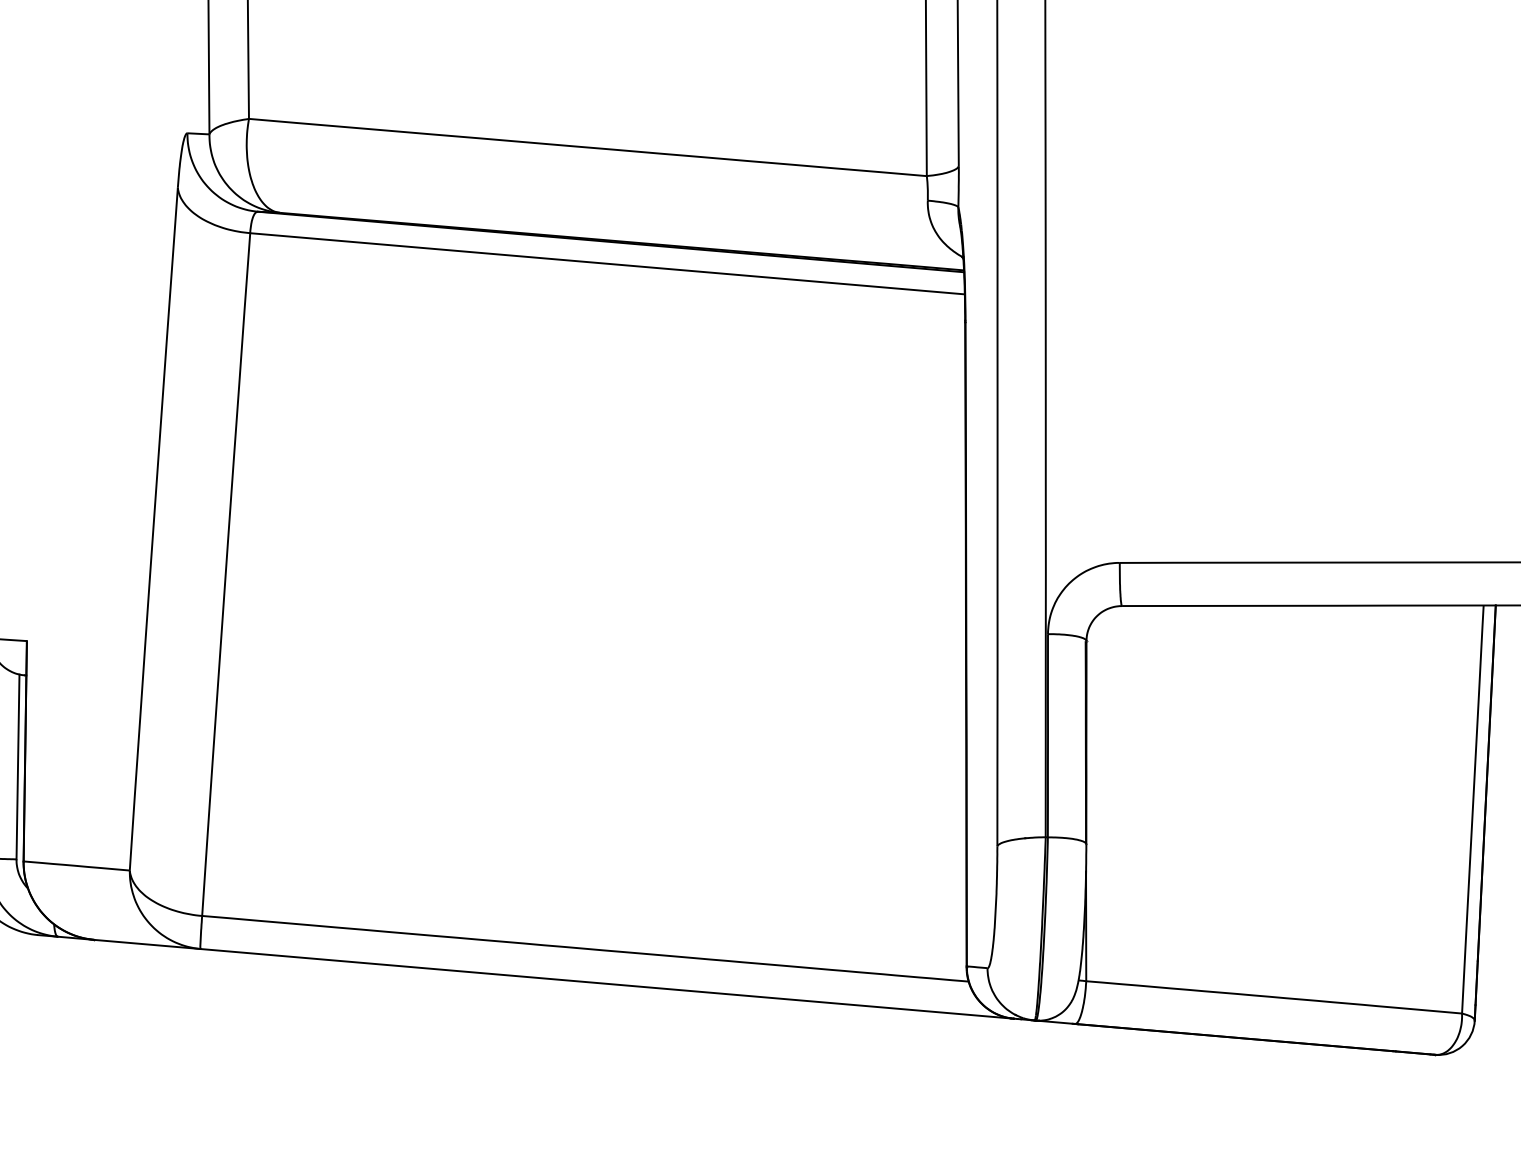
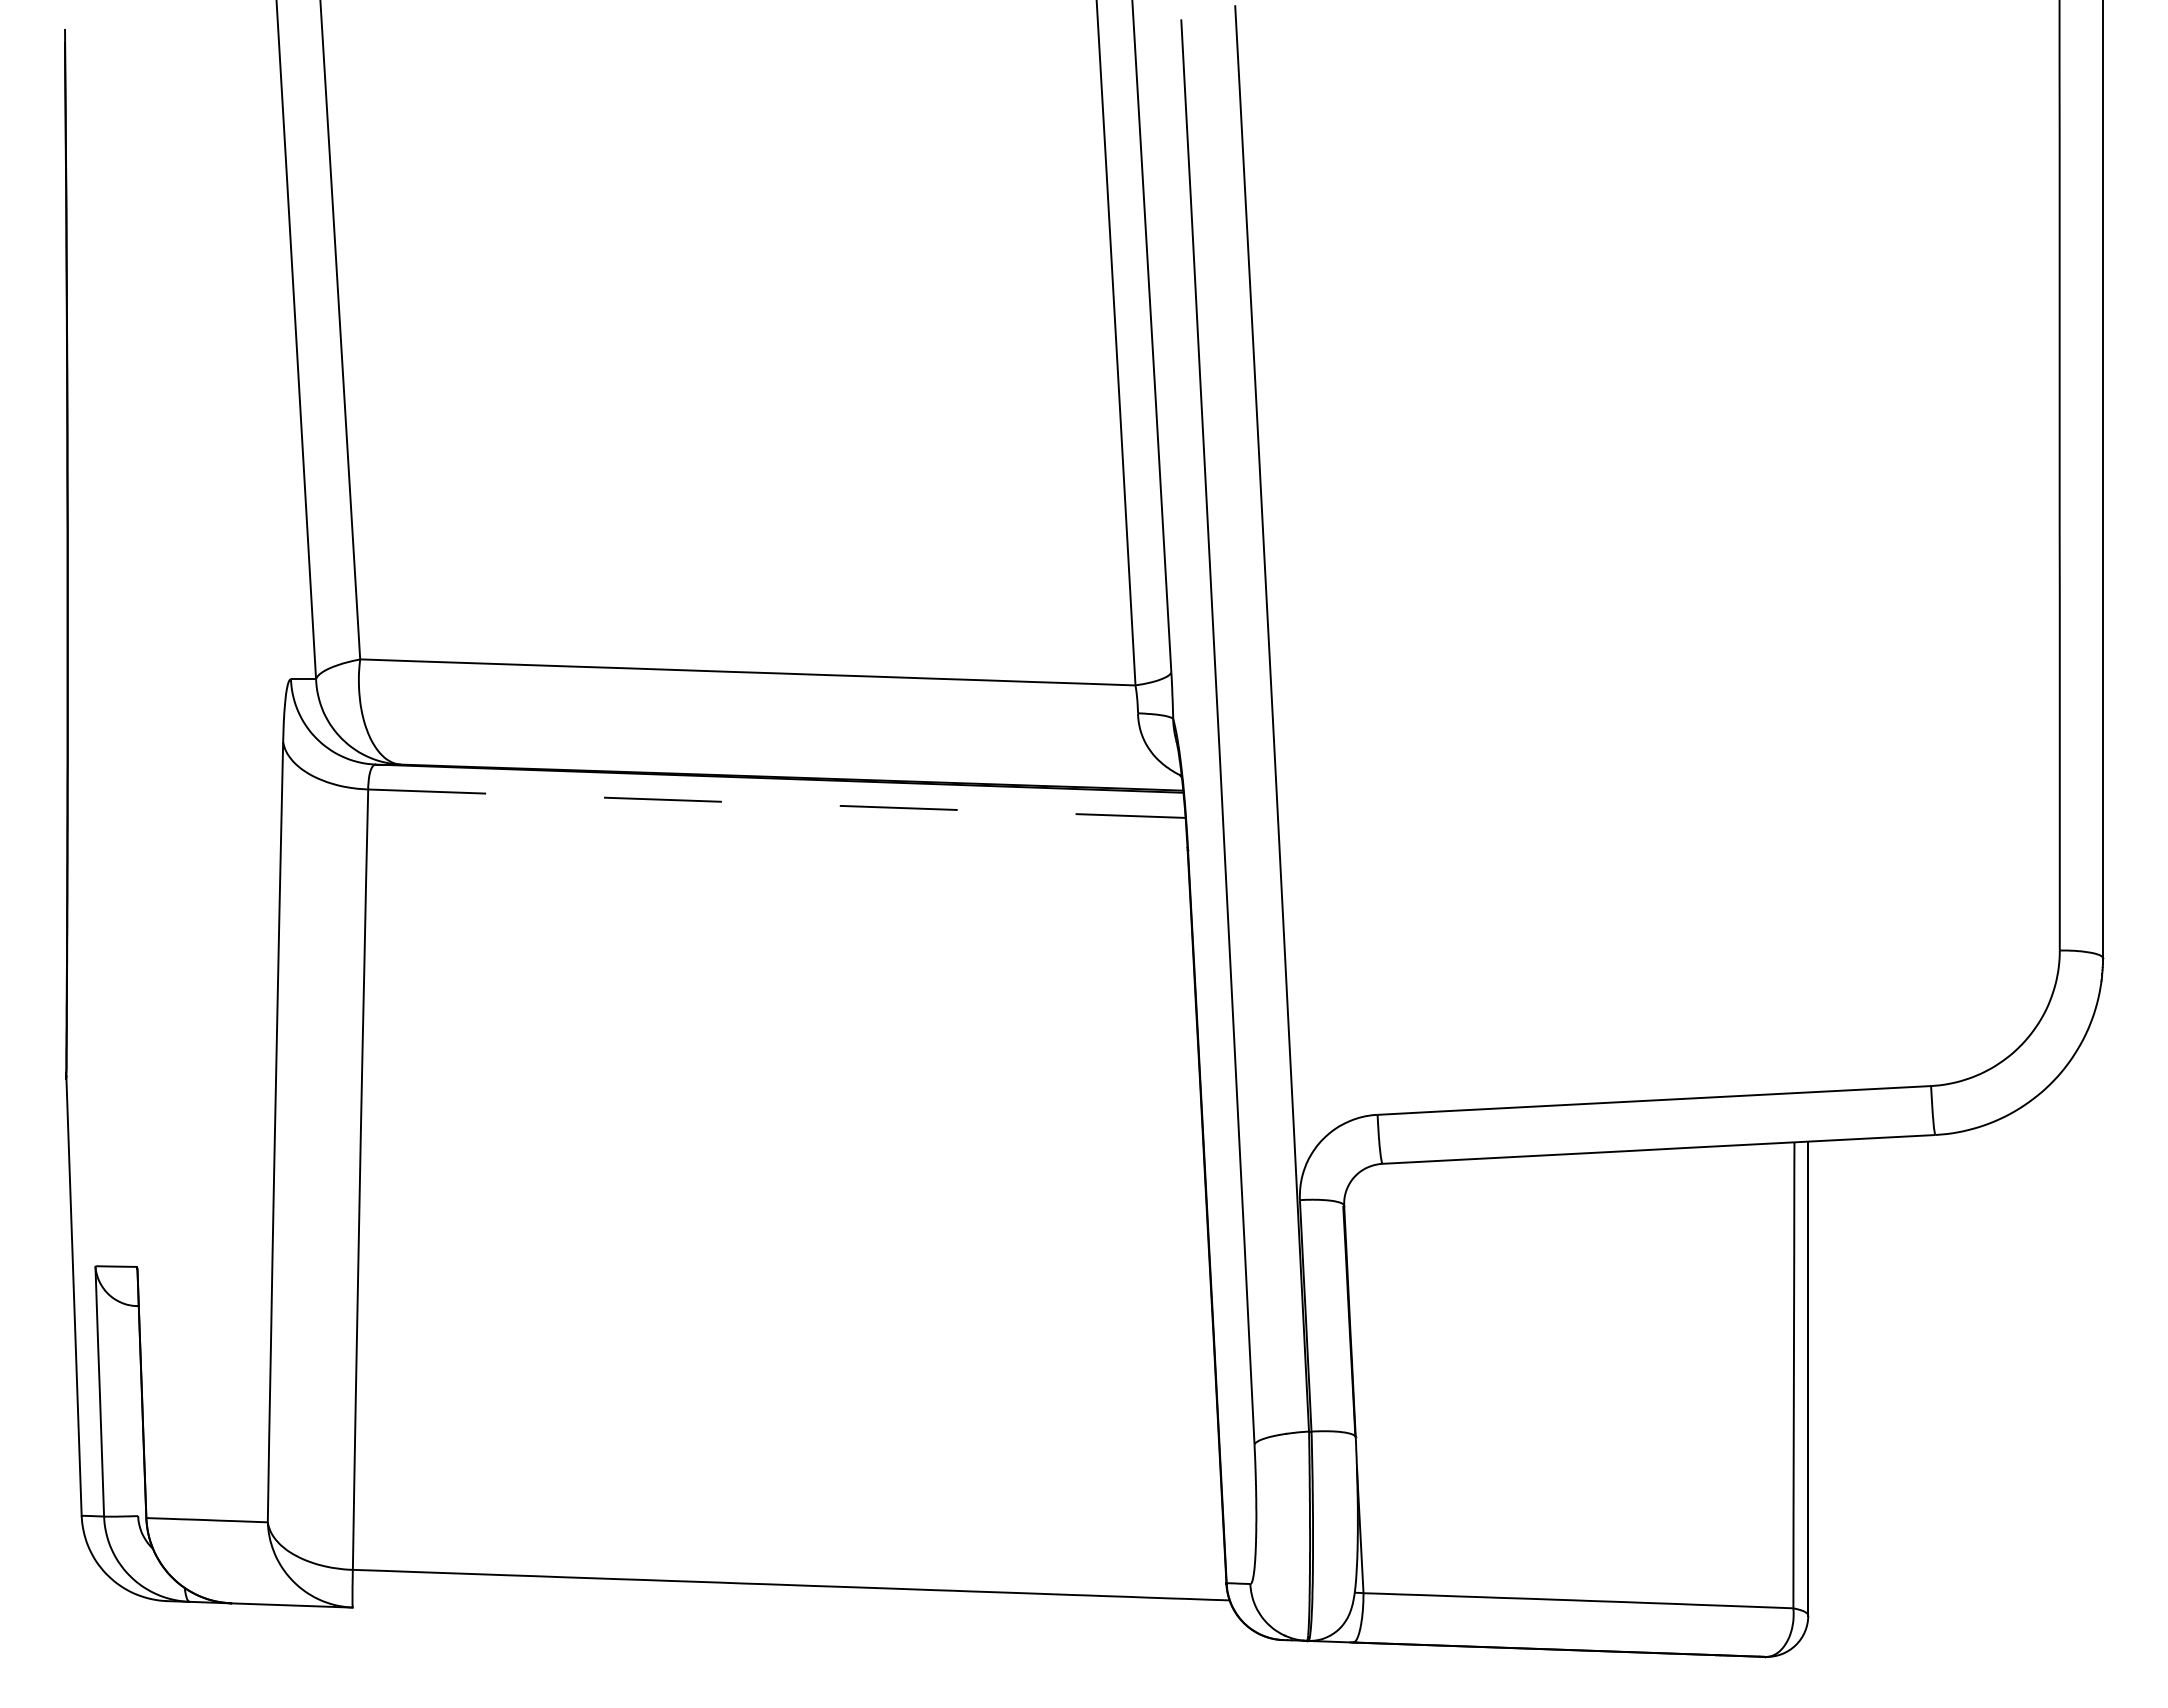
line: (607, 263) -> (776, 803), solid -> dashed
line: (18, 766) -> (134, 1410), removed
line: (604, 983) -> (815, 1623), removed

